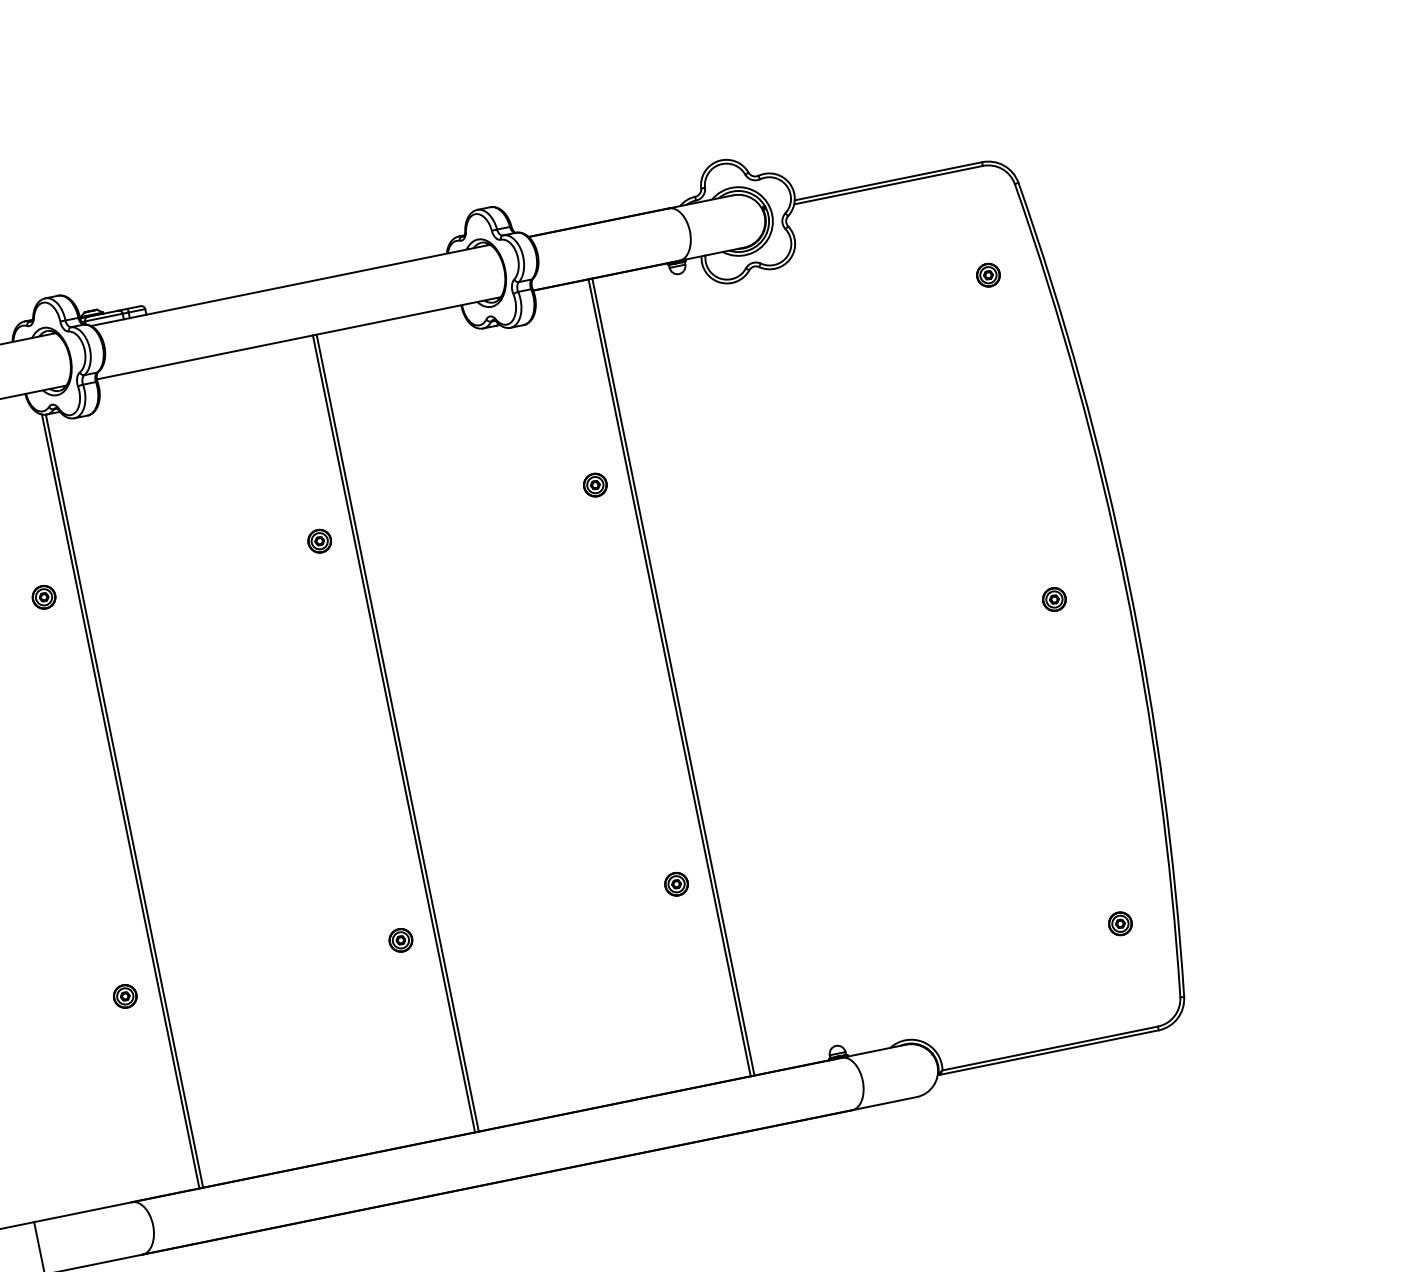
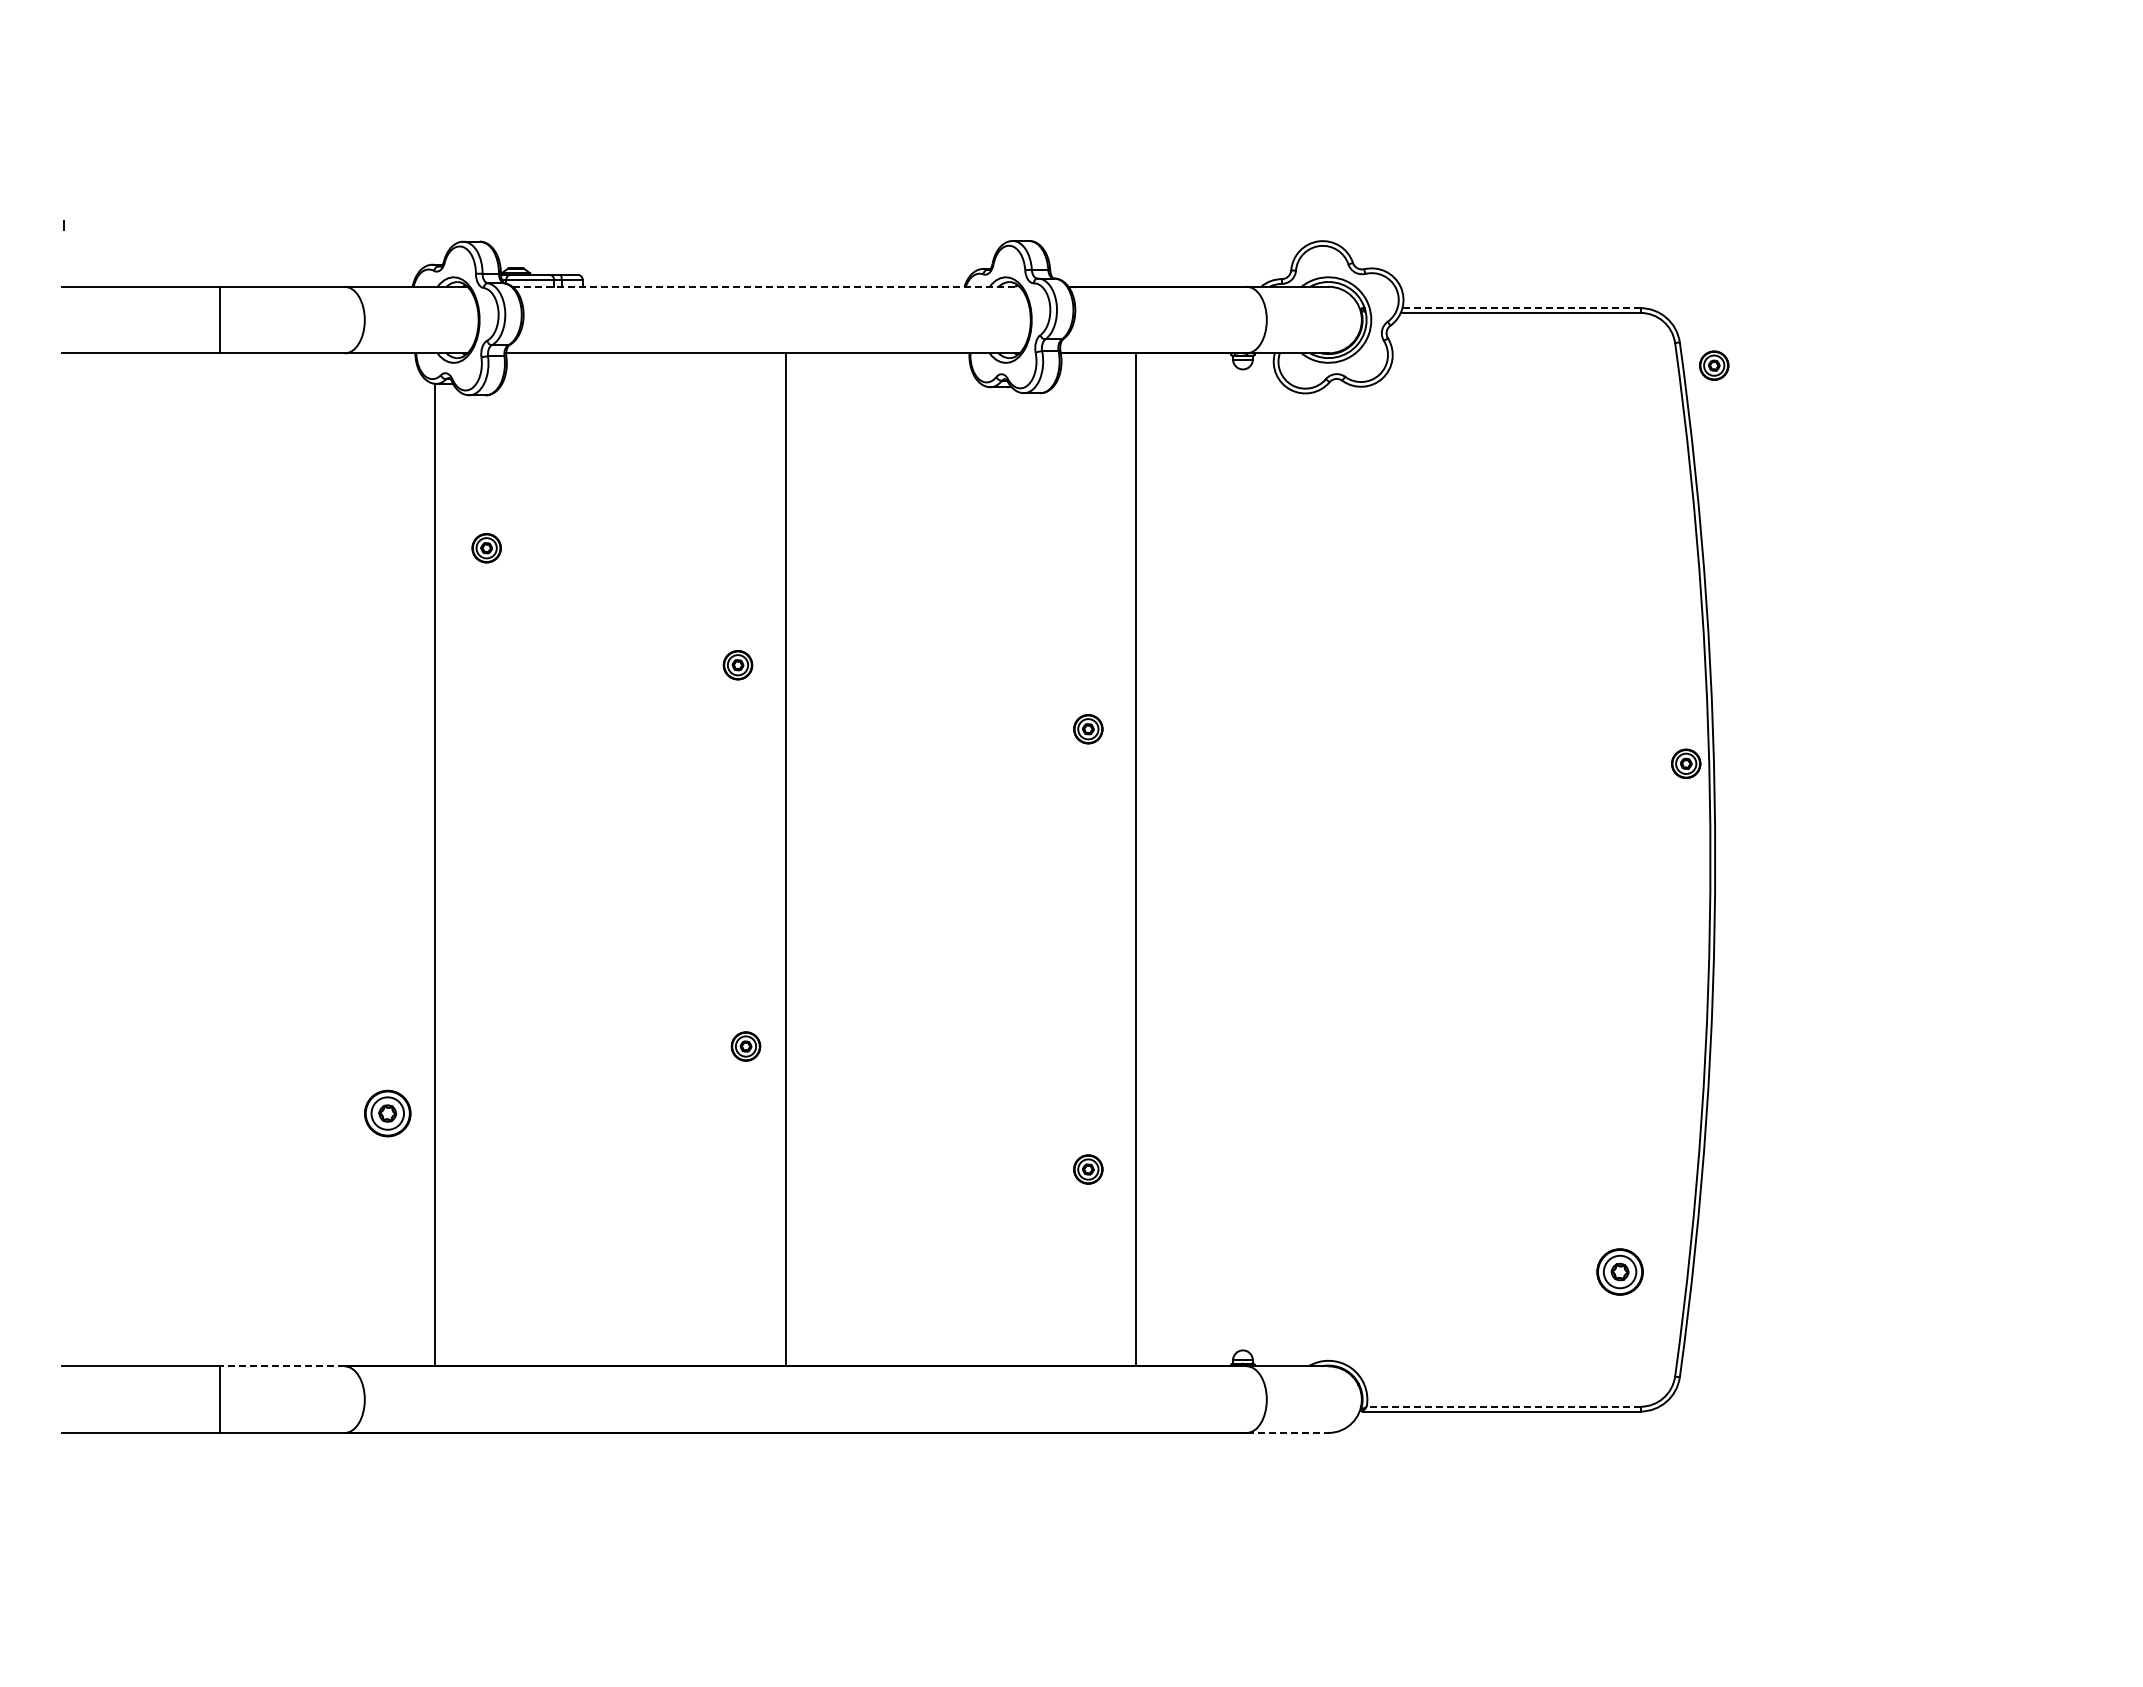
line: (887, 181) -> (1520, 308), solid -> dashed
part: (988, 275) -> (1714, 365), moved
line: (290, 285) -> (766, 286), solid -> dashed
part: (595, 485) -> (1088, 729), moved
part: (319, 541) -> (737, 665), moved
part: (43, 597) -> (486, 548), moved
part: (1054, 599) -> (1686, 763), moved
line: (669, 677) -> (1131, 859), removed
line: (393, 733) -> (780, 859), removed
line: (120, 801) -> (430, 874), removed
part: (676, 884) -> (1088, 1169), moved
part: (1120, 923) -> (1620, 1271), size x1.6
part: (400, 940) -> (745, 1046), moved
part: (125, 996) -> (387, 1113), size x1.6
line: (1050, 1048) -> (1503, 1406), solid -> dashed
line: (884, 1103) -> (1287, 1432), solid -> dashed
line: (83, 1212) -> (282, 1366), solid -> dashed

